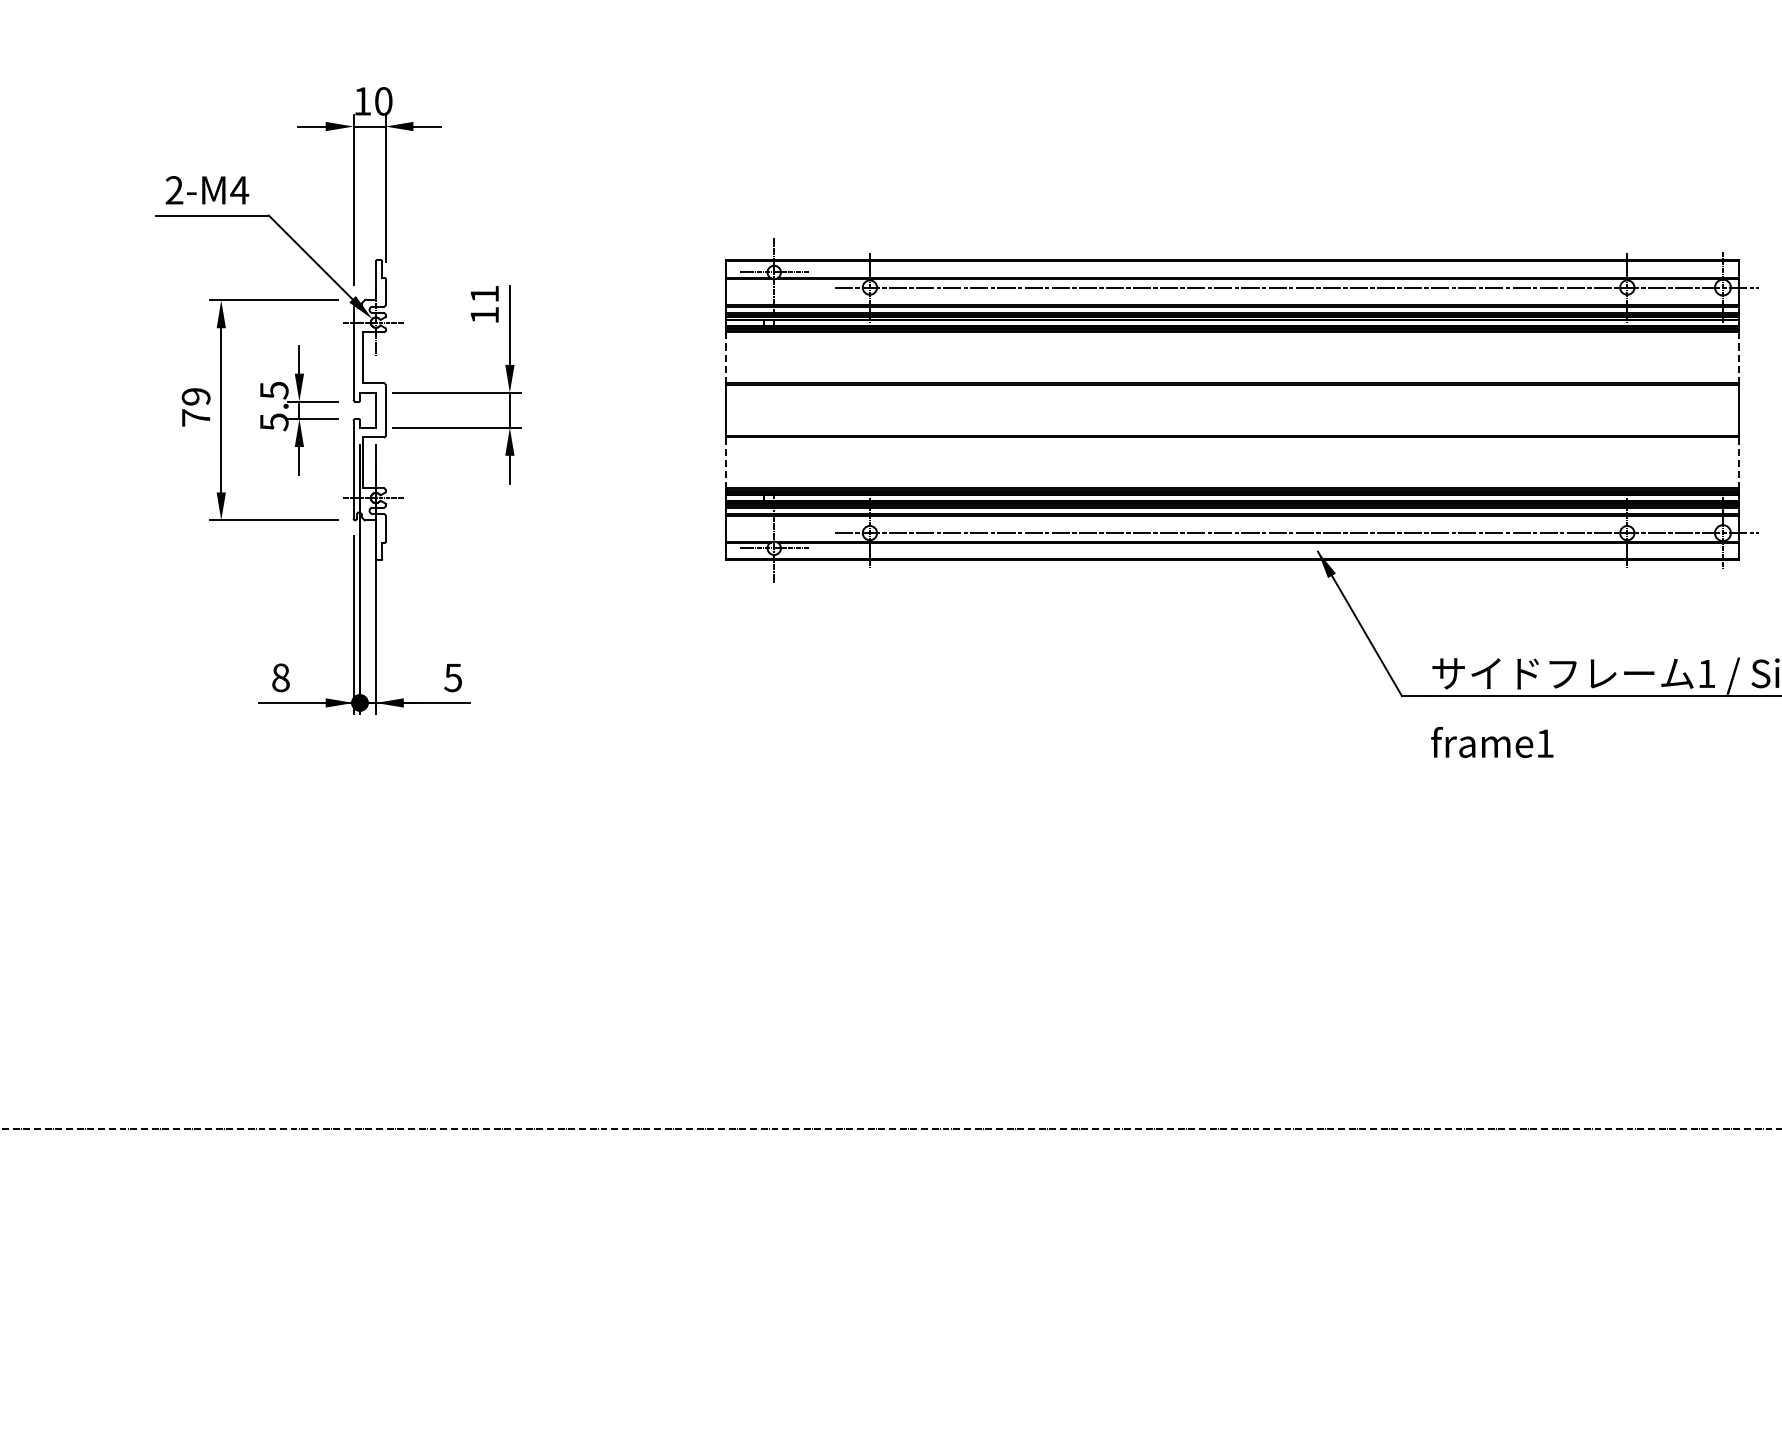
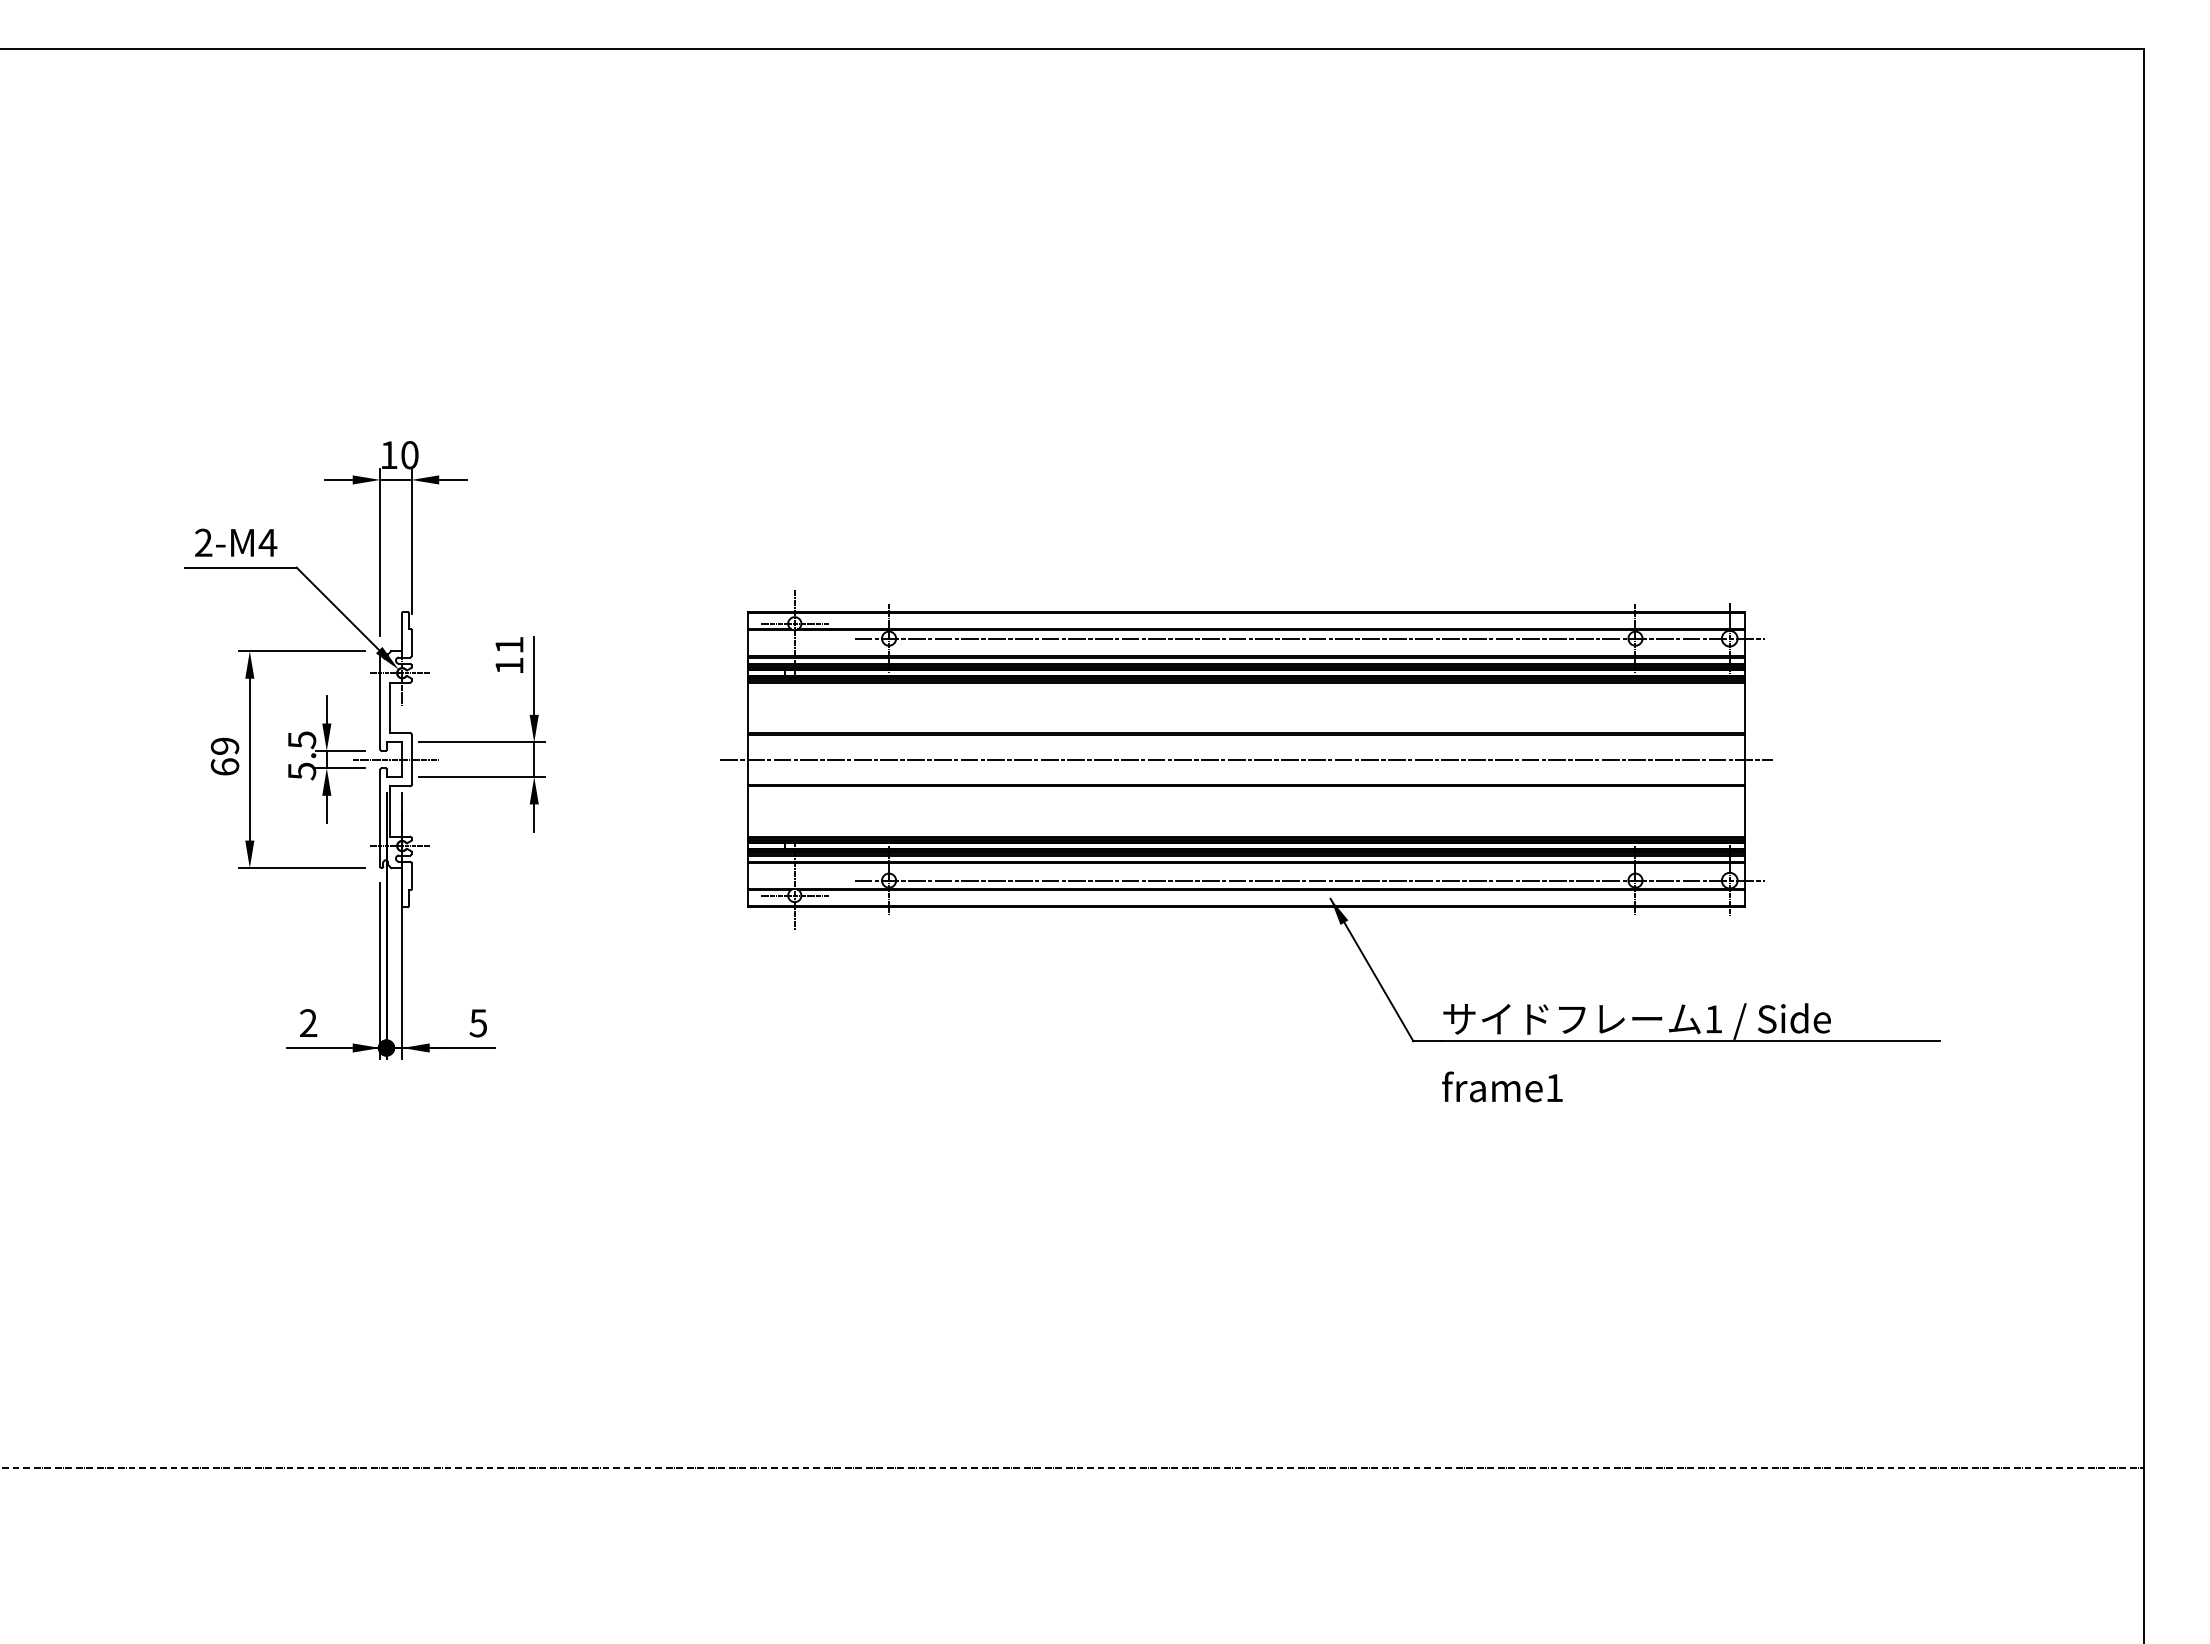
line: (726, 358) -> (747, 708), dashed -> solid
line: (1738, 358) -> (1745, 708), dashed -> solid
line: (369, 410) -> (395, 759), added
line: (1232, 410) -> (1246, 759), added
text: (195, 417) -> (224, 766), 79 -> 69
line: (726, 463) -> (747, 812), dashed -> solid
line: (1738, 463) -> (1745, 812), dashed -> solid
text: (280, 678) -> (308, 1023), 8 -> 2

